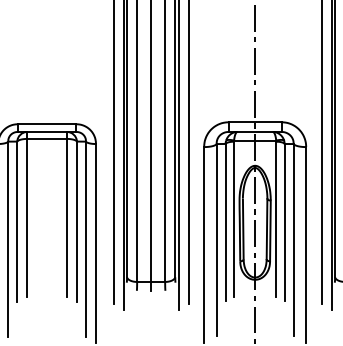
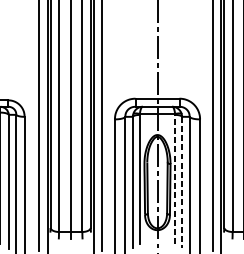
line: (276, 218) -> (175, 179), solid -> dashed
line: (284, 222) -> (181, 182), solid -> dashed

